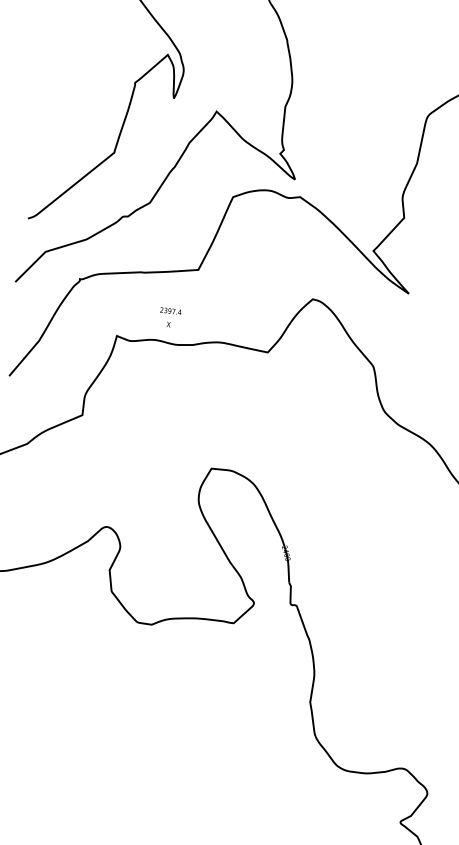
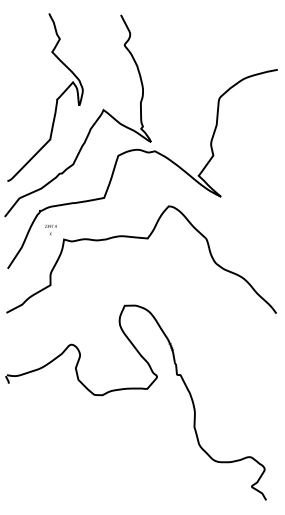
text: (169, 316) -> (50, 229), moved

